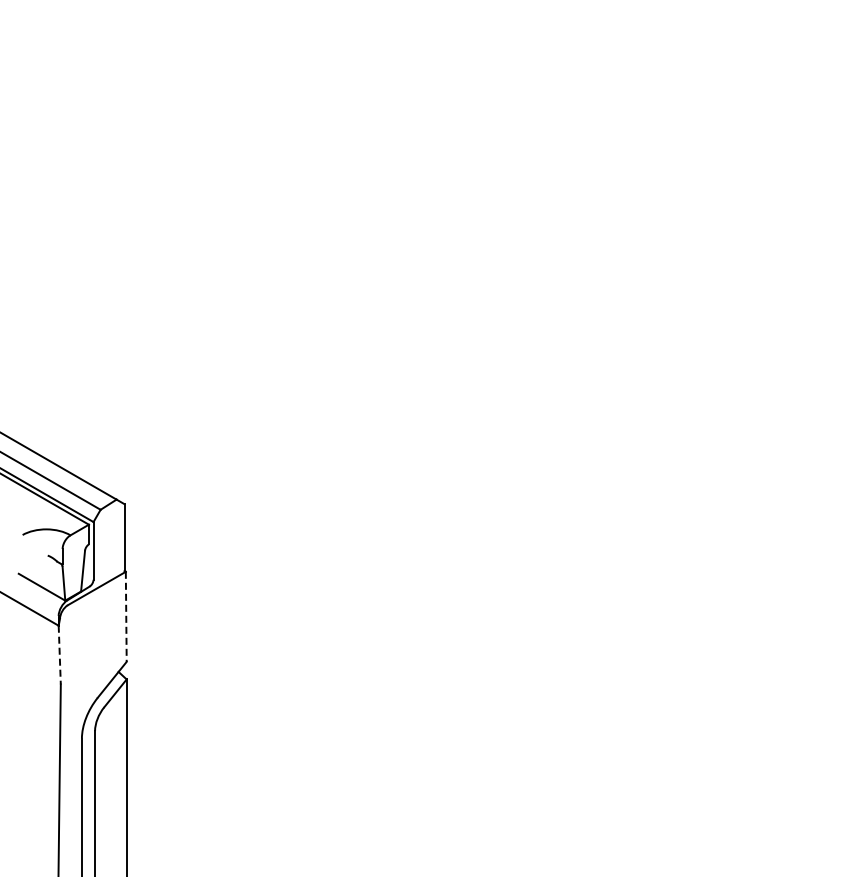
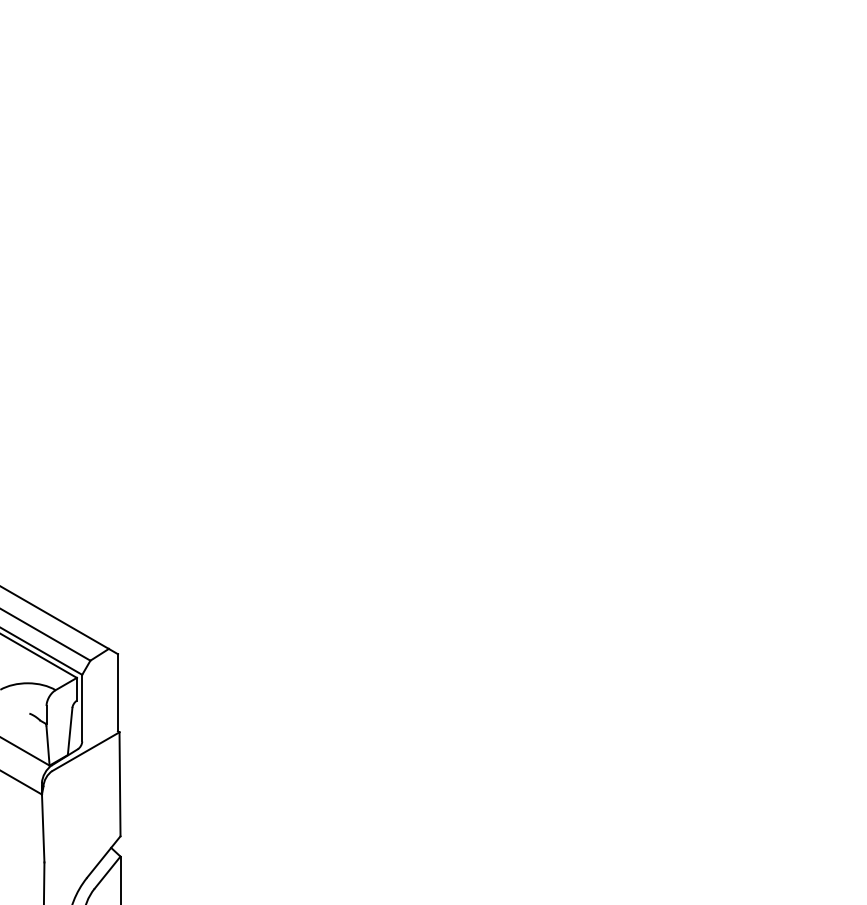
line: (126, 617) -> (120, 785), dashed -> solid
line: (59, 655) -> (42, 828), dashed -> solid

